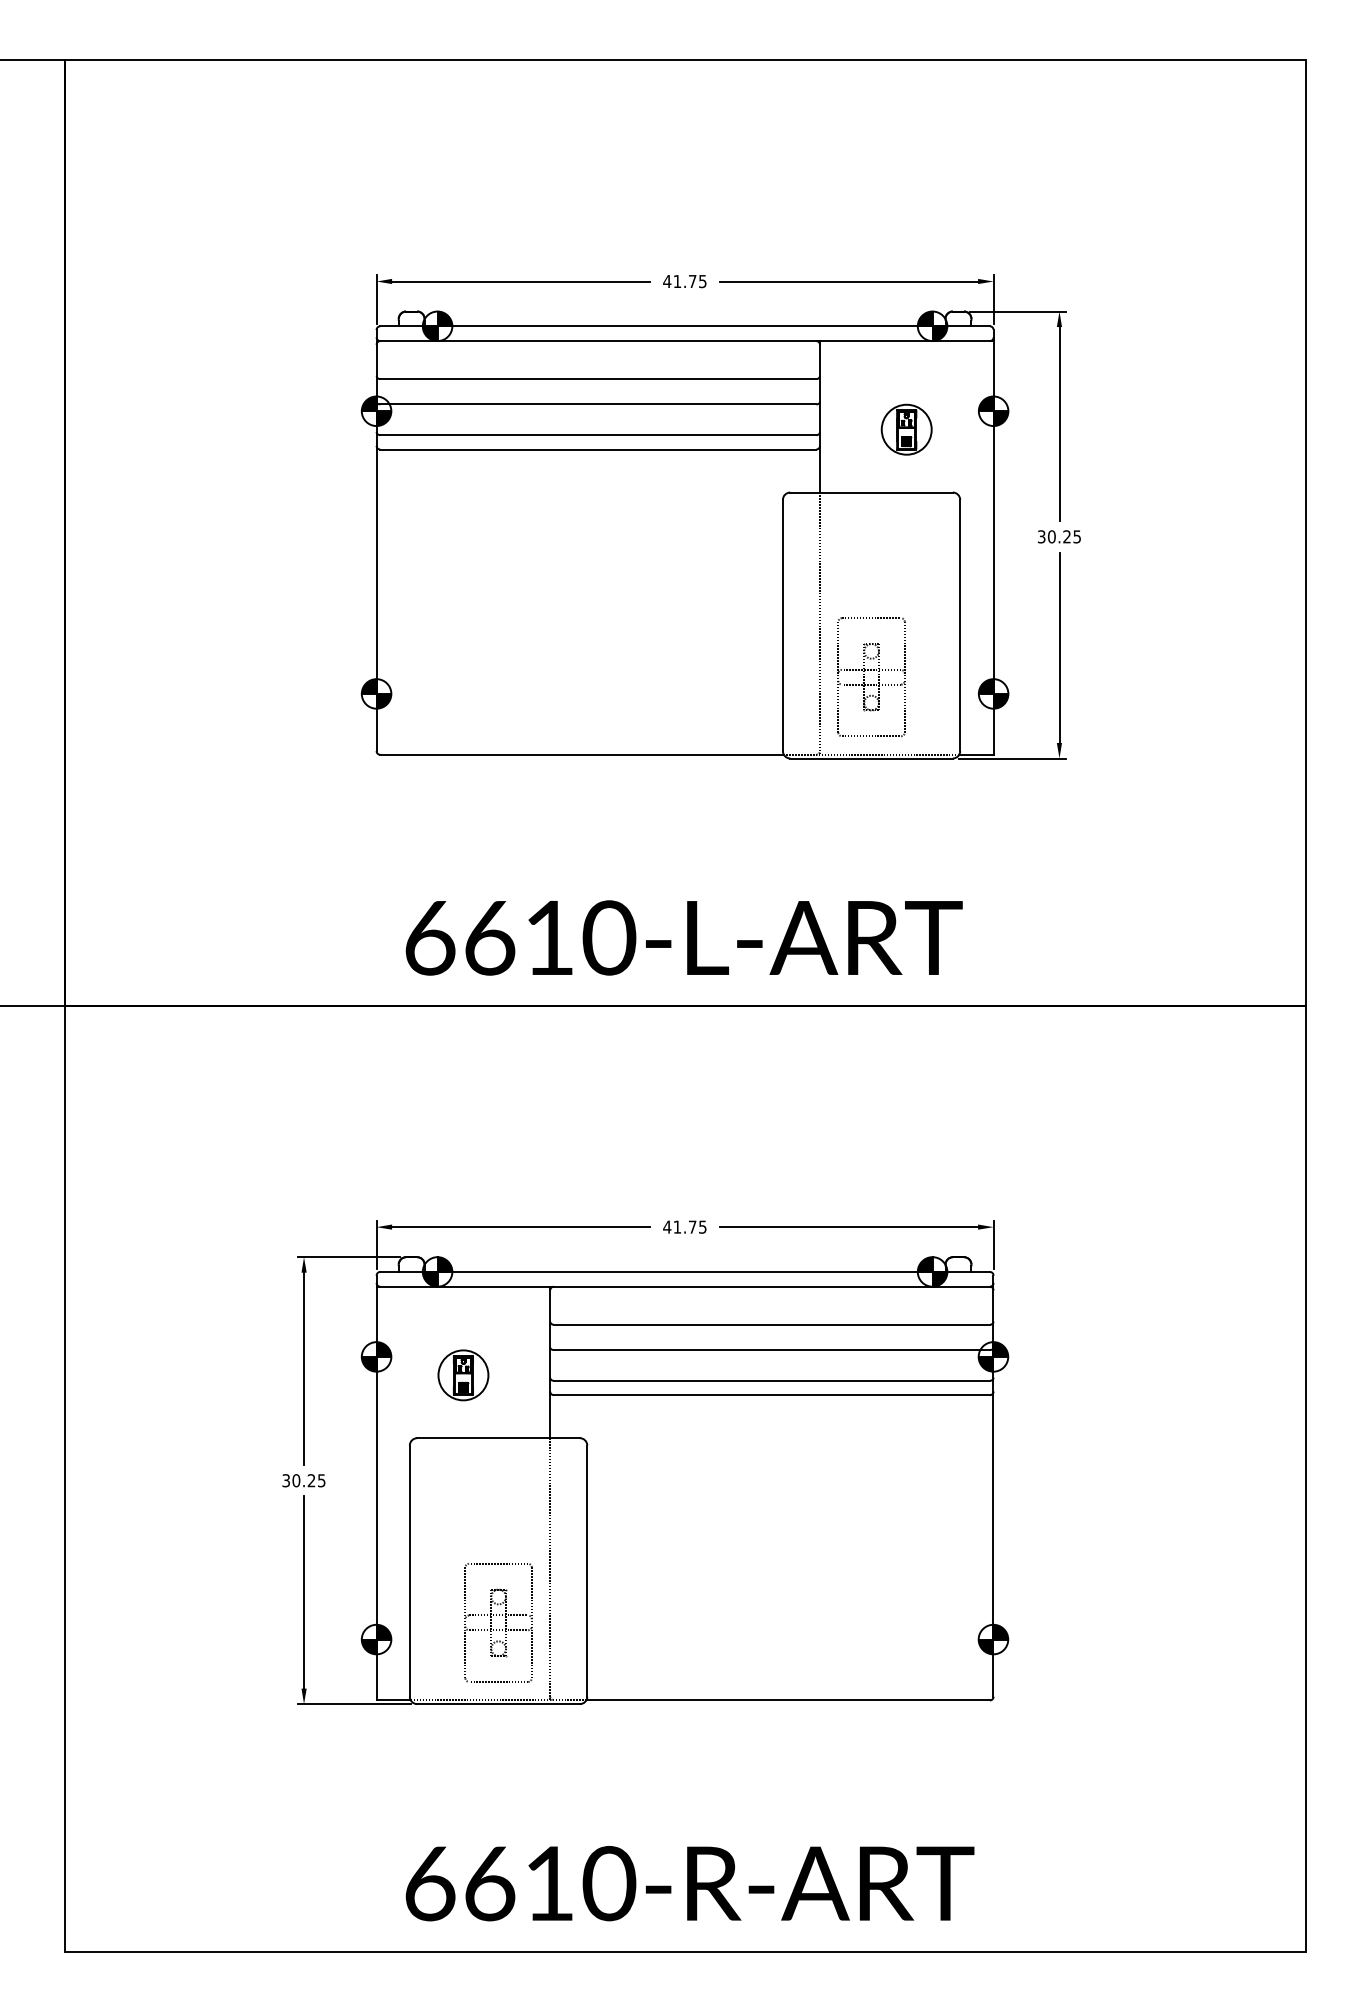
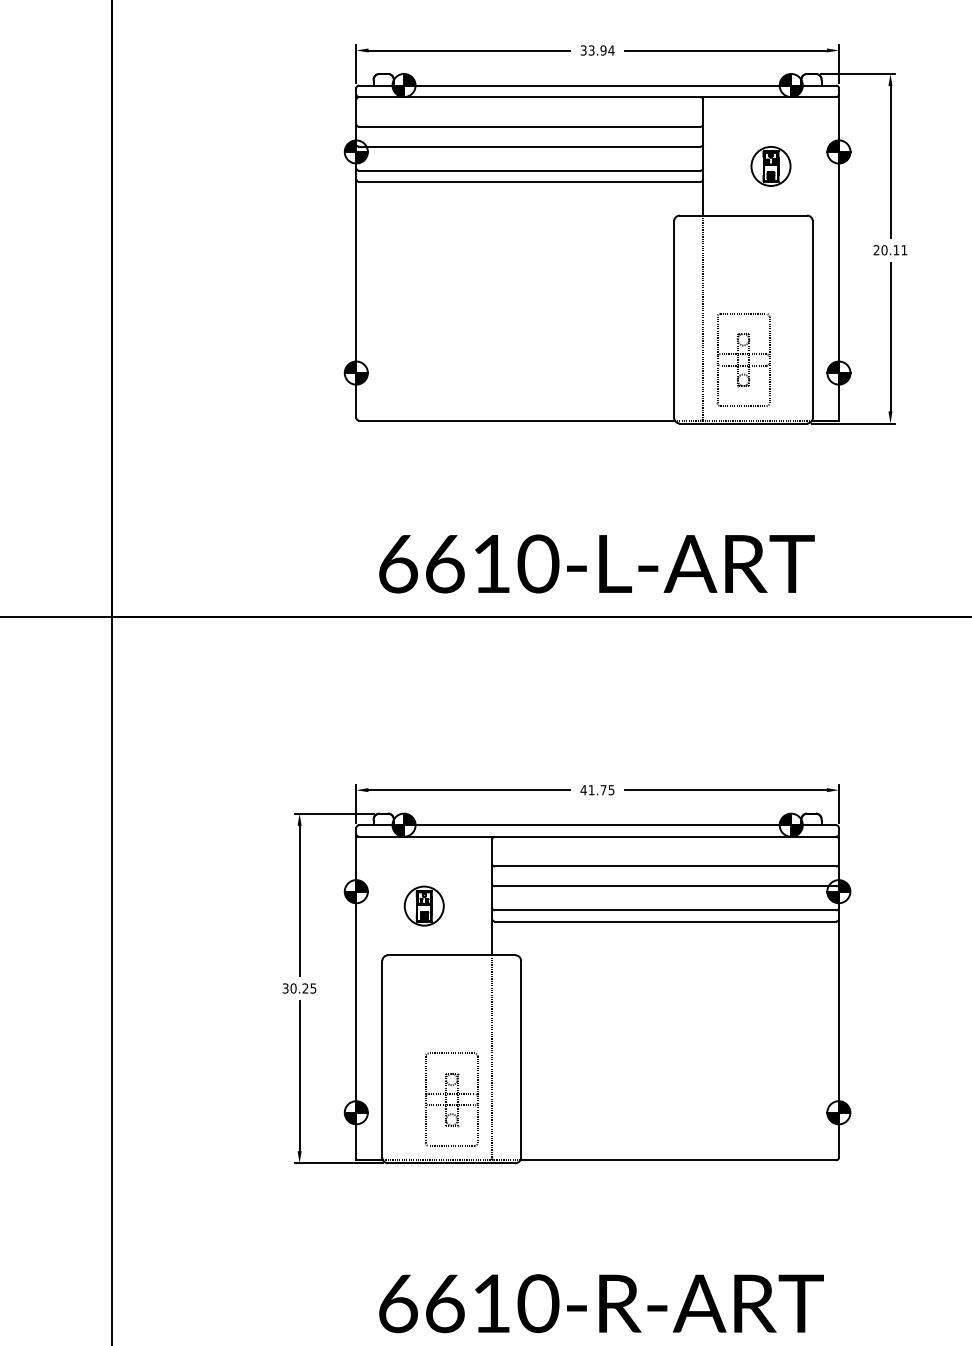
text: (684, 281) -> (597, 50), 41.75 -> 33.94
text: (1059, 536) -> (890, 249), 30.25 -> 20.11

